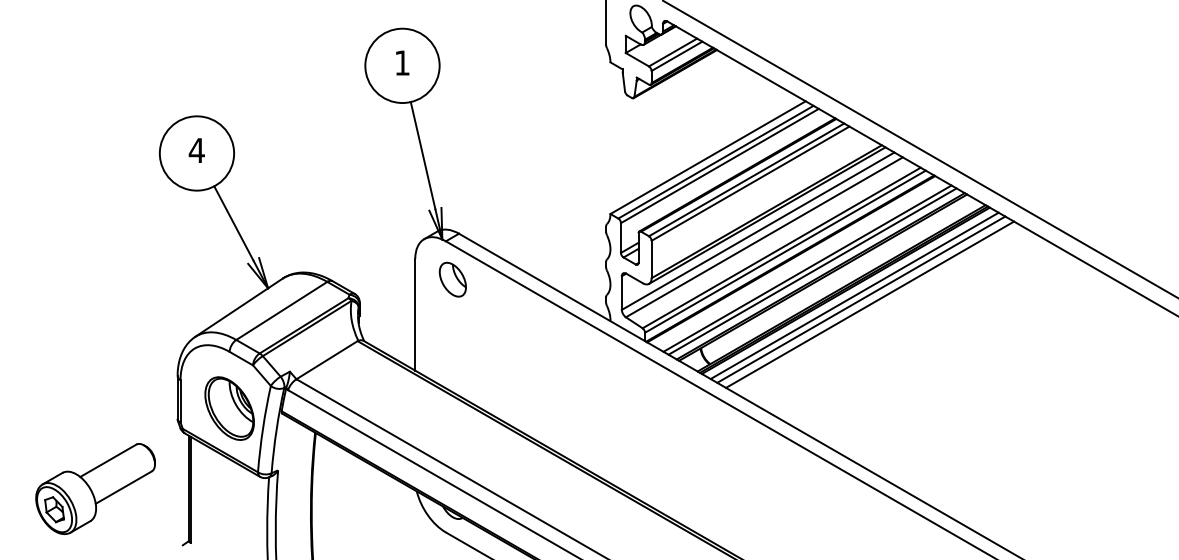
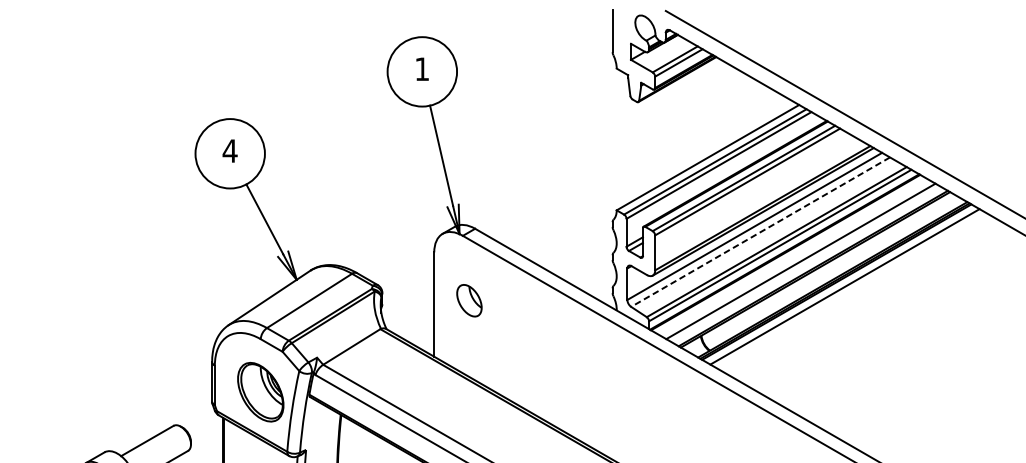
line: (764, 237) -> (760, 232), solid -> dashed
line: (812, 271) -> (805, 264), removed
part: (452, 279) -> (469, 300), moved
line: (861, 299) -> (851, 290), removed
line: (870, 304) -> (859, 294), removed

